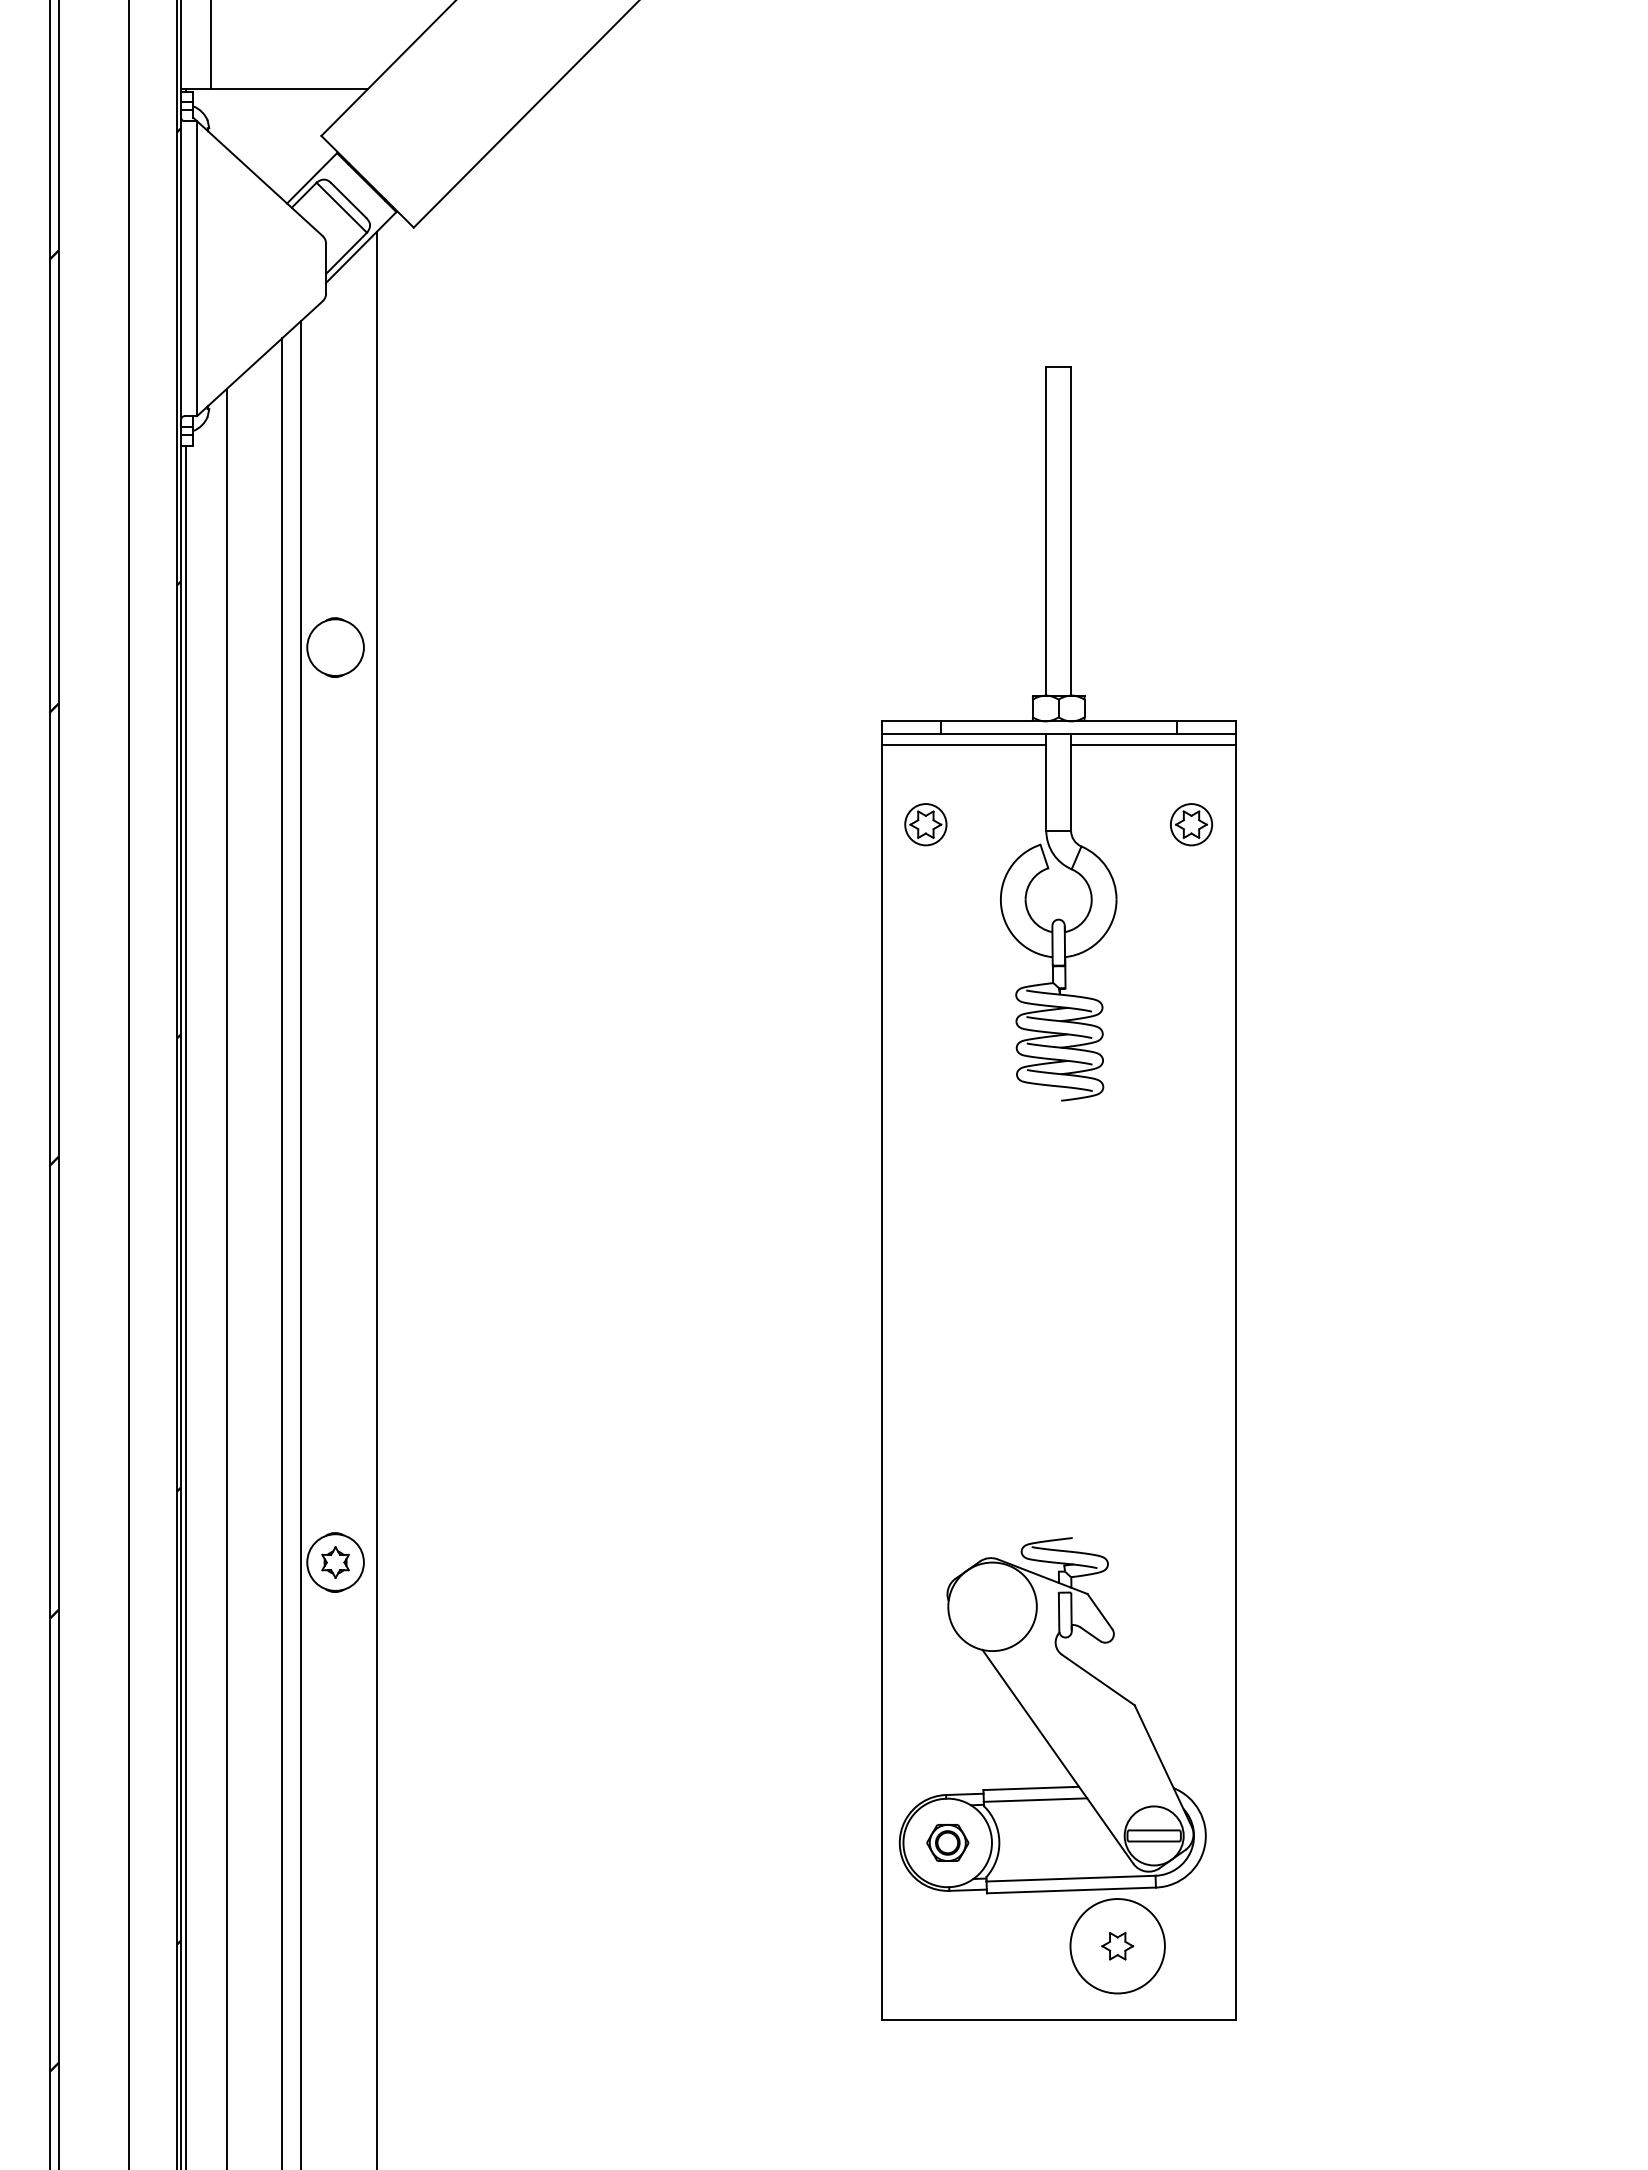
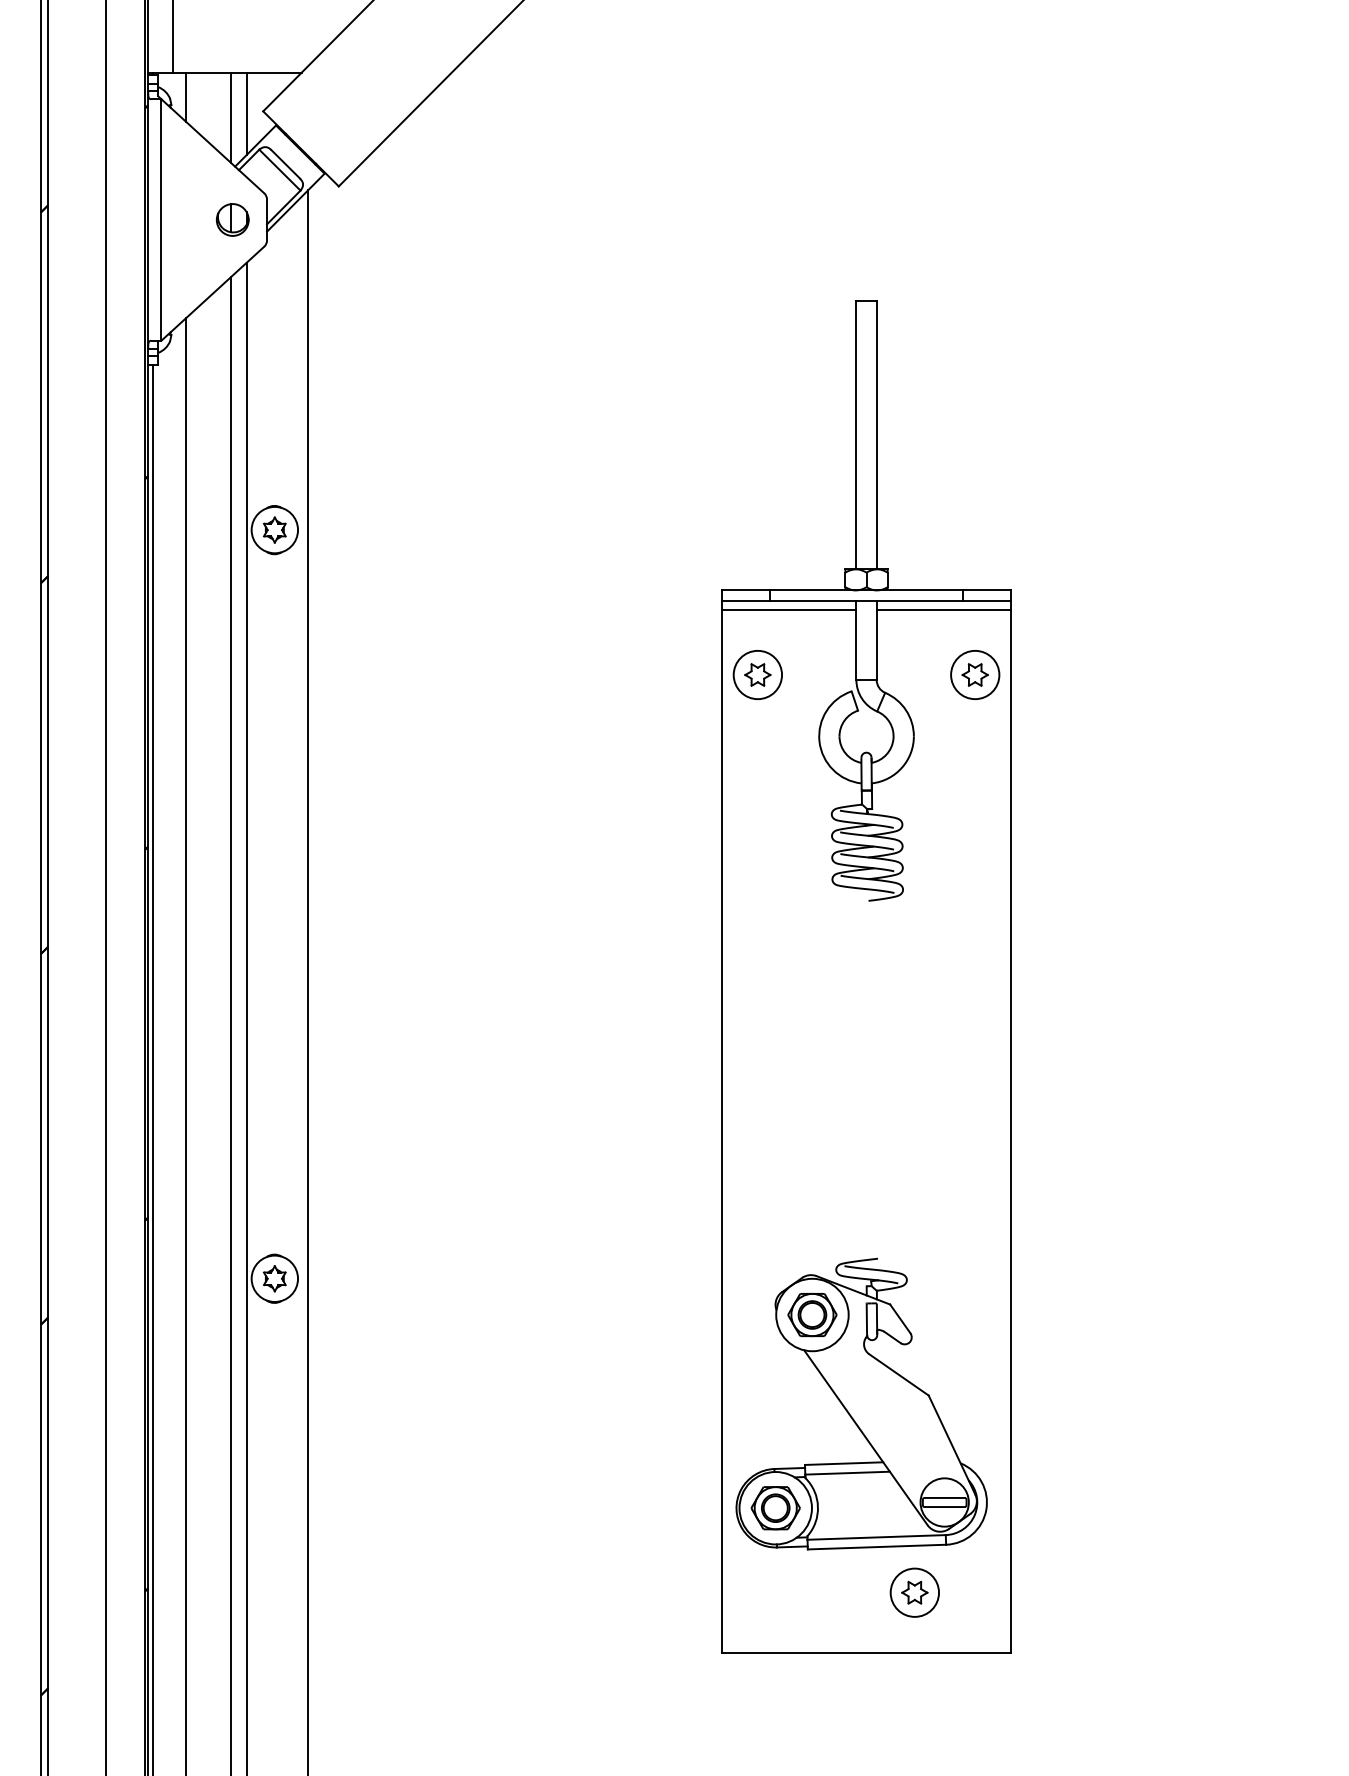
line: (226, 118) -> (185, 97), added
line: (301, 138) -> (246, 113), added
line: (282, 143) -> (231, 117), added
part: (283, 268) -> (232, 219), added
part: (335, 647) -> (274, 529), added
circle: (925, 824) -> (757, 674), size x1.43
circle: (1191, 824) -> (975, 674), size x1.43
part: (992, 1606) -> (812, 1314), added
part: (947, 1842) -> (775, 1507), size x1.43
circle: (1117, 1945) -> (914, 1592), size x0.62

